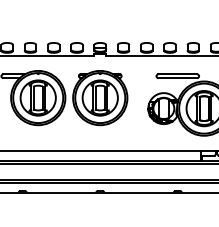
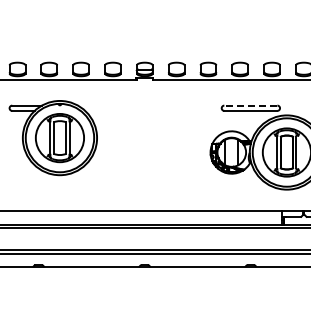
line: (177, 74) -> (250, 105), solid -> dashed
part: (100, 98) -> (144, 138), removed

